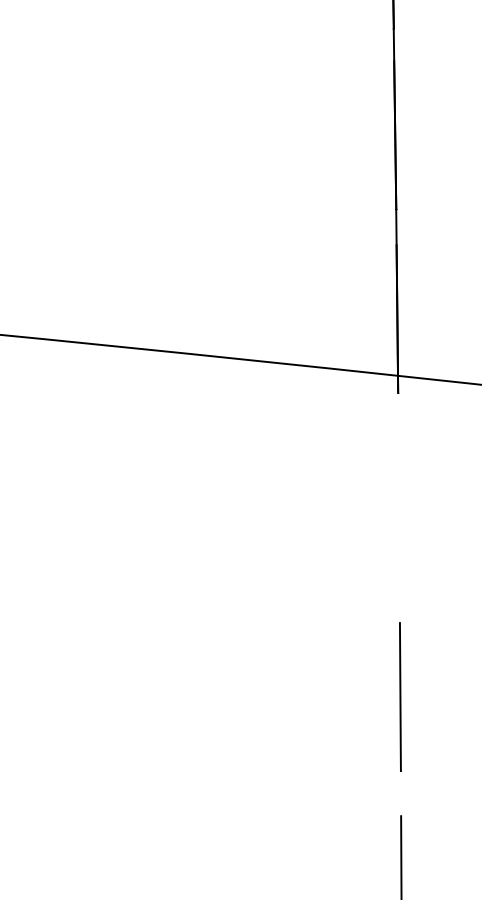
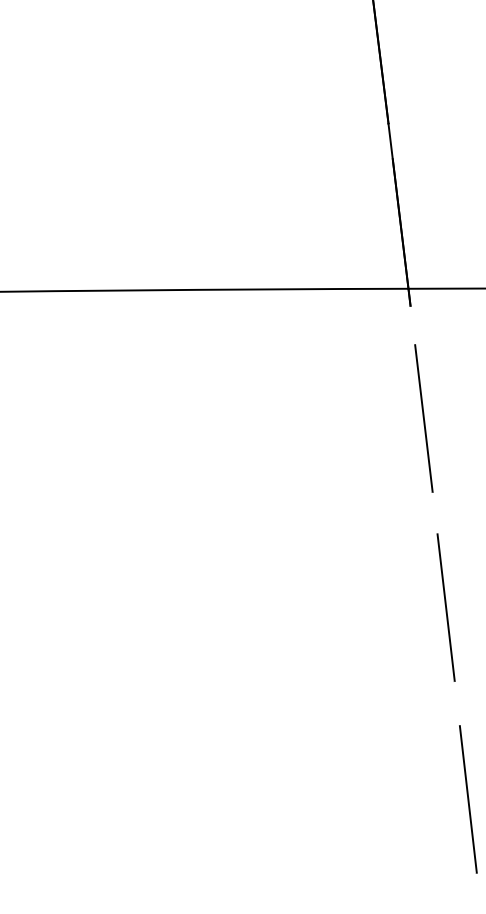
line: (398, 506) -> (423, 418), added

